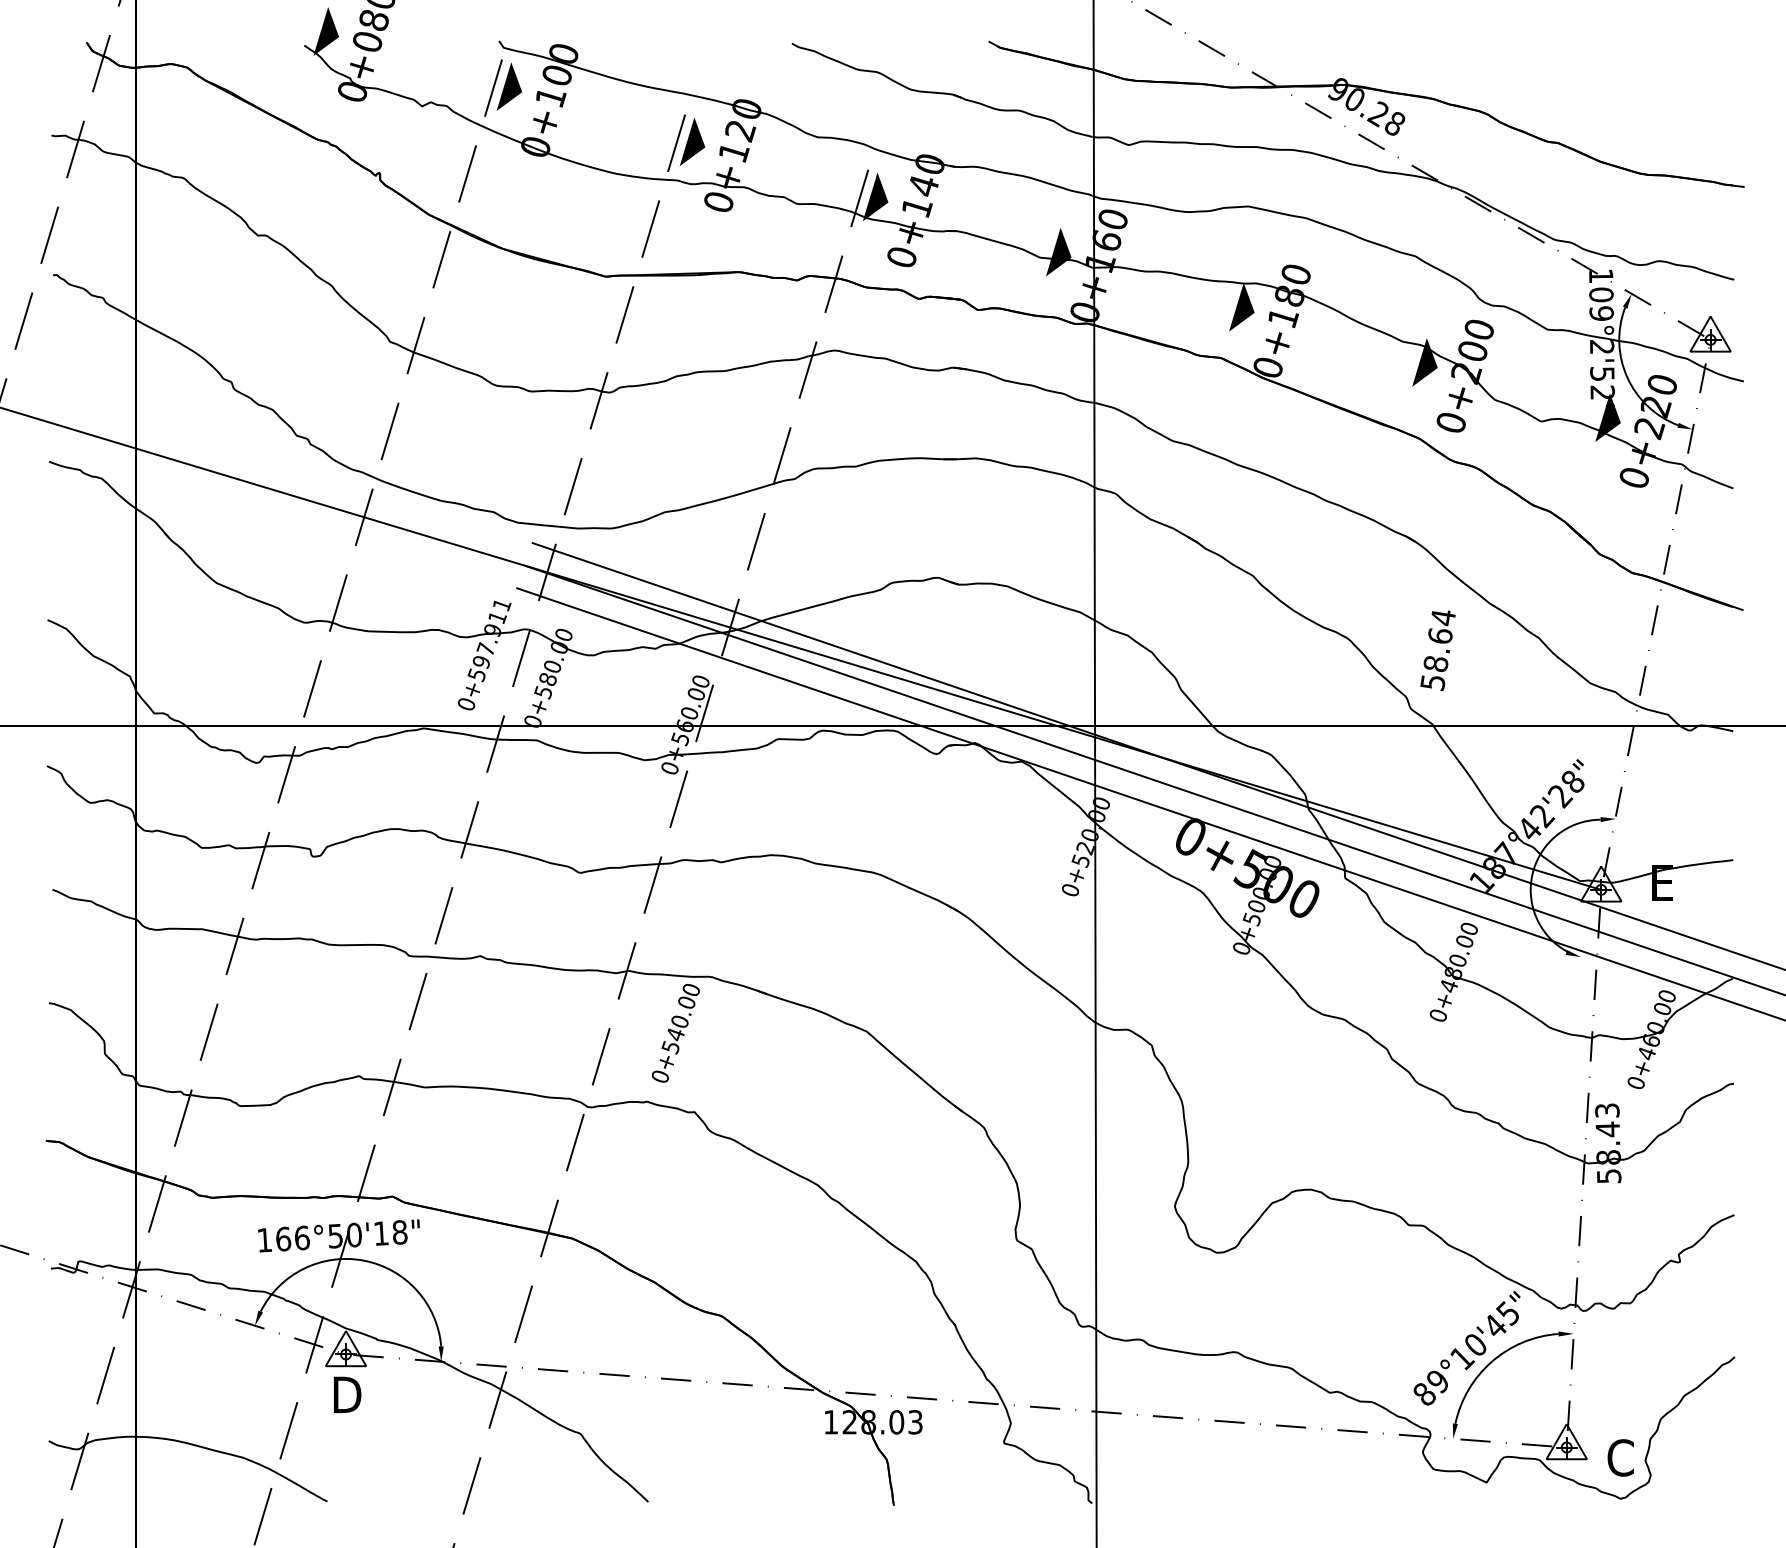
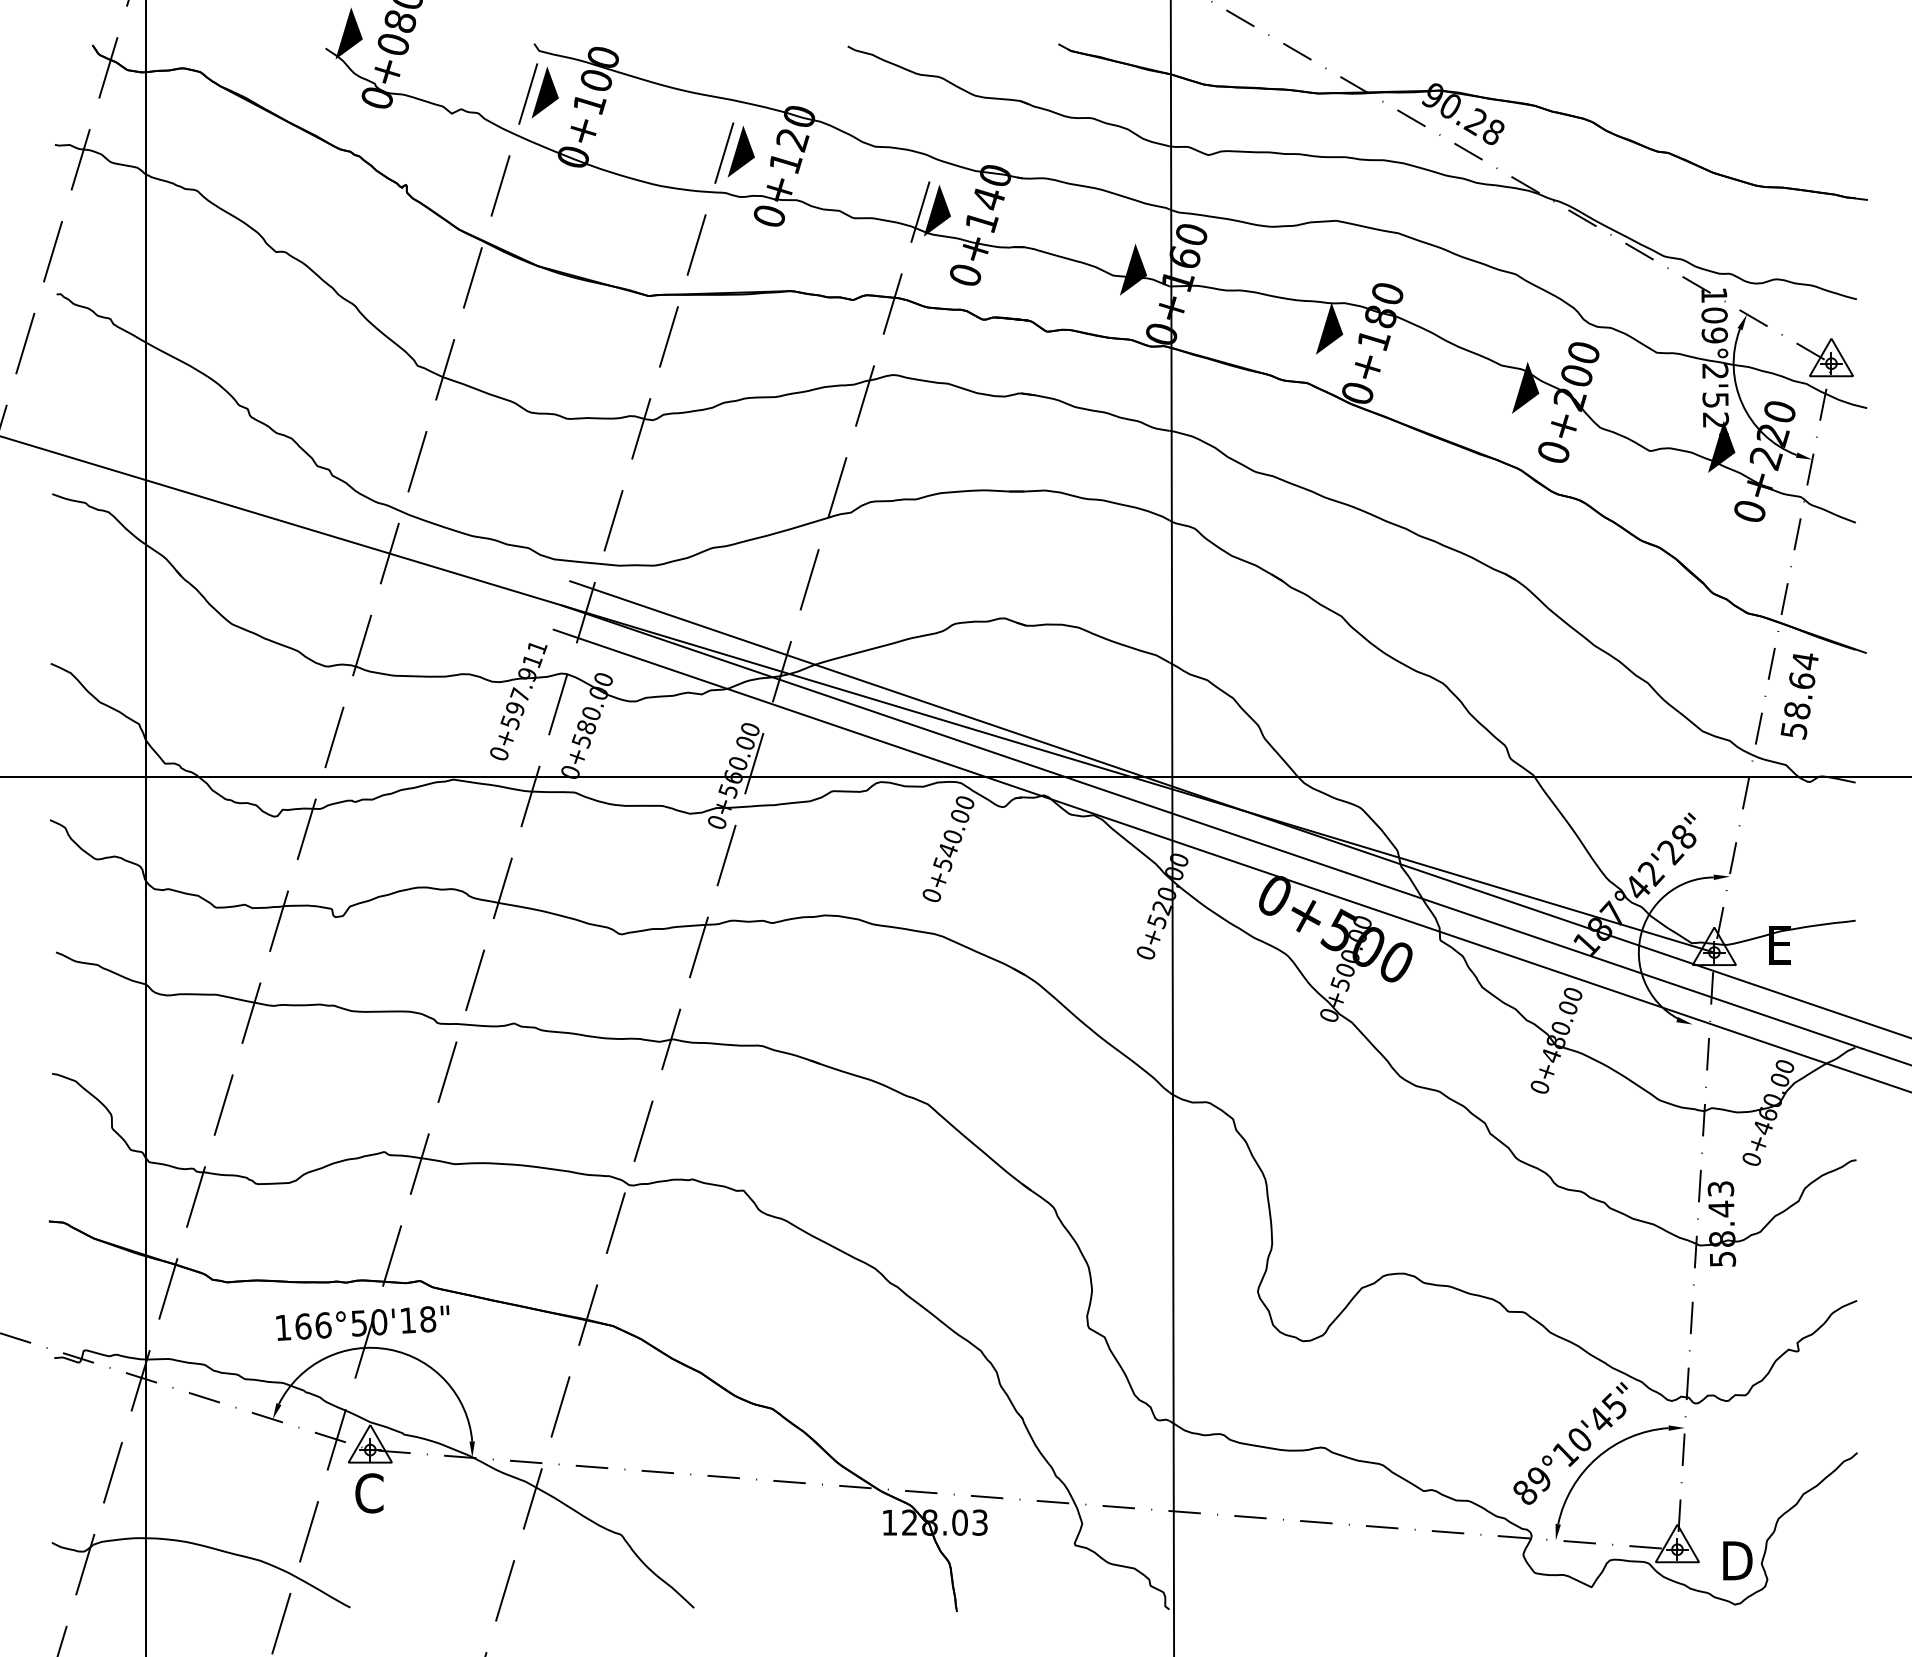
text: (1437, 650) -> (1799, 696), moved
text: (675, 1033) -> (948, 849), moved
text: (346, 1395) -> (370, 1493), D -> C
text: (1621, 1457) -> (1736, 1560), C -> D

